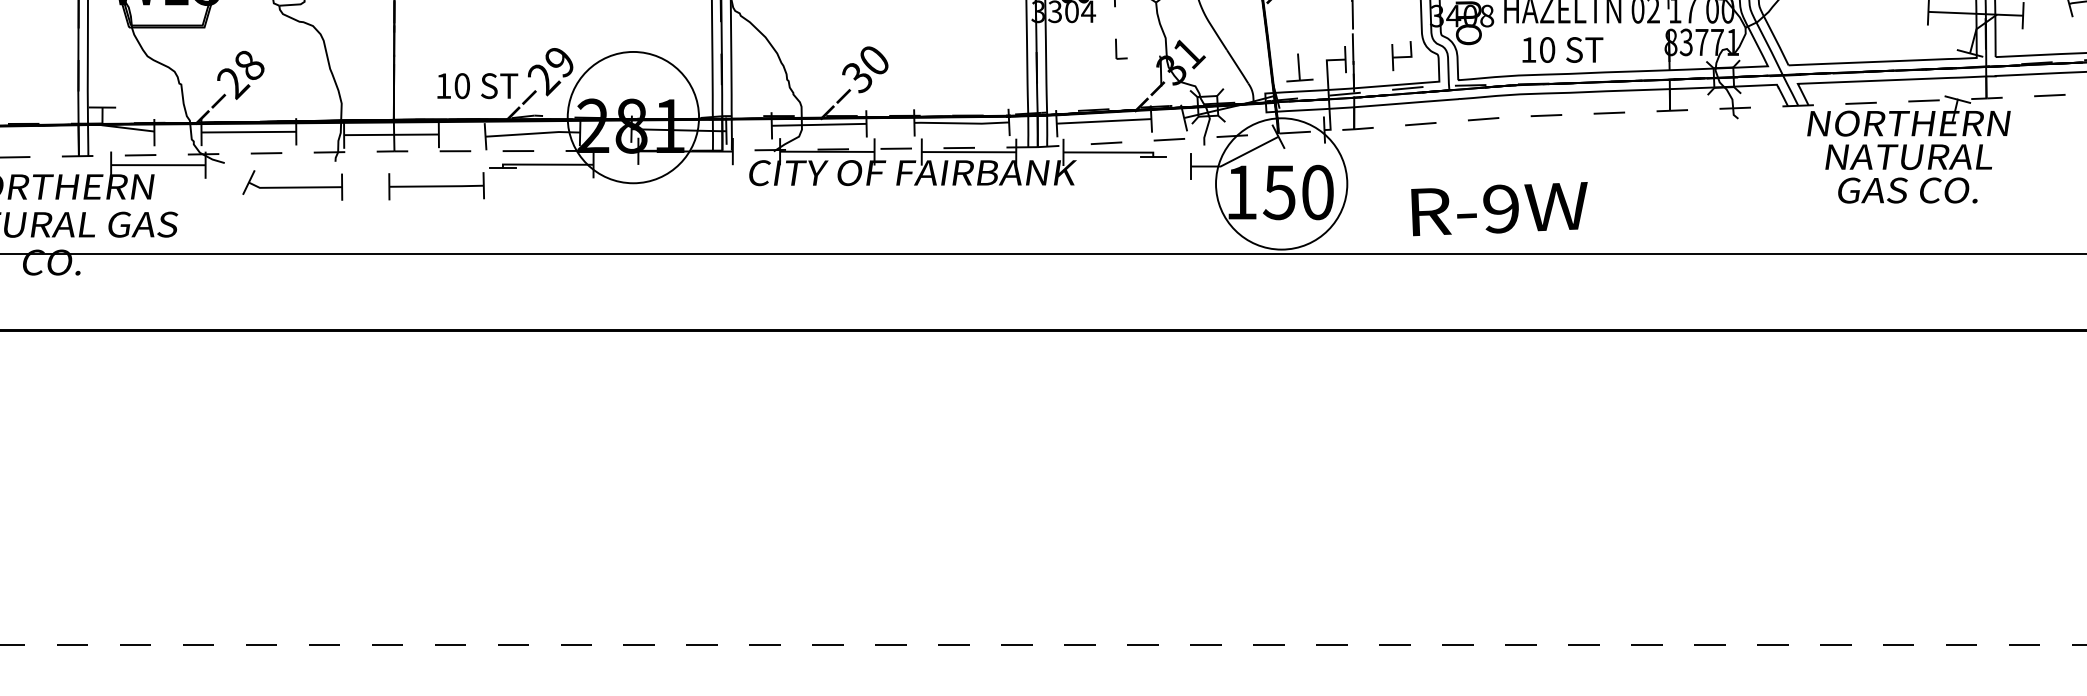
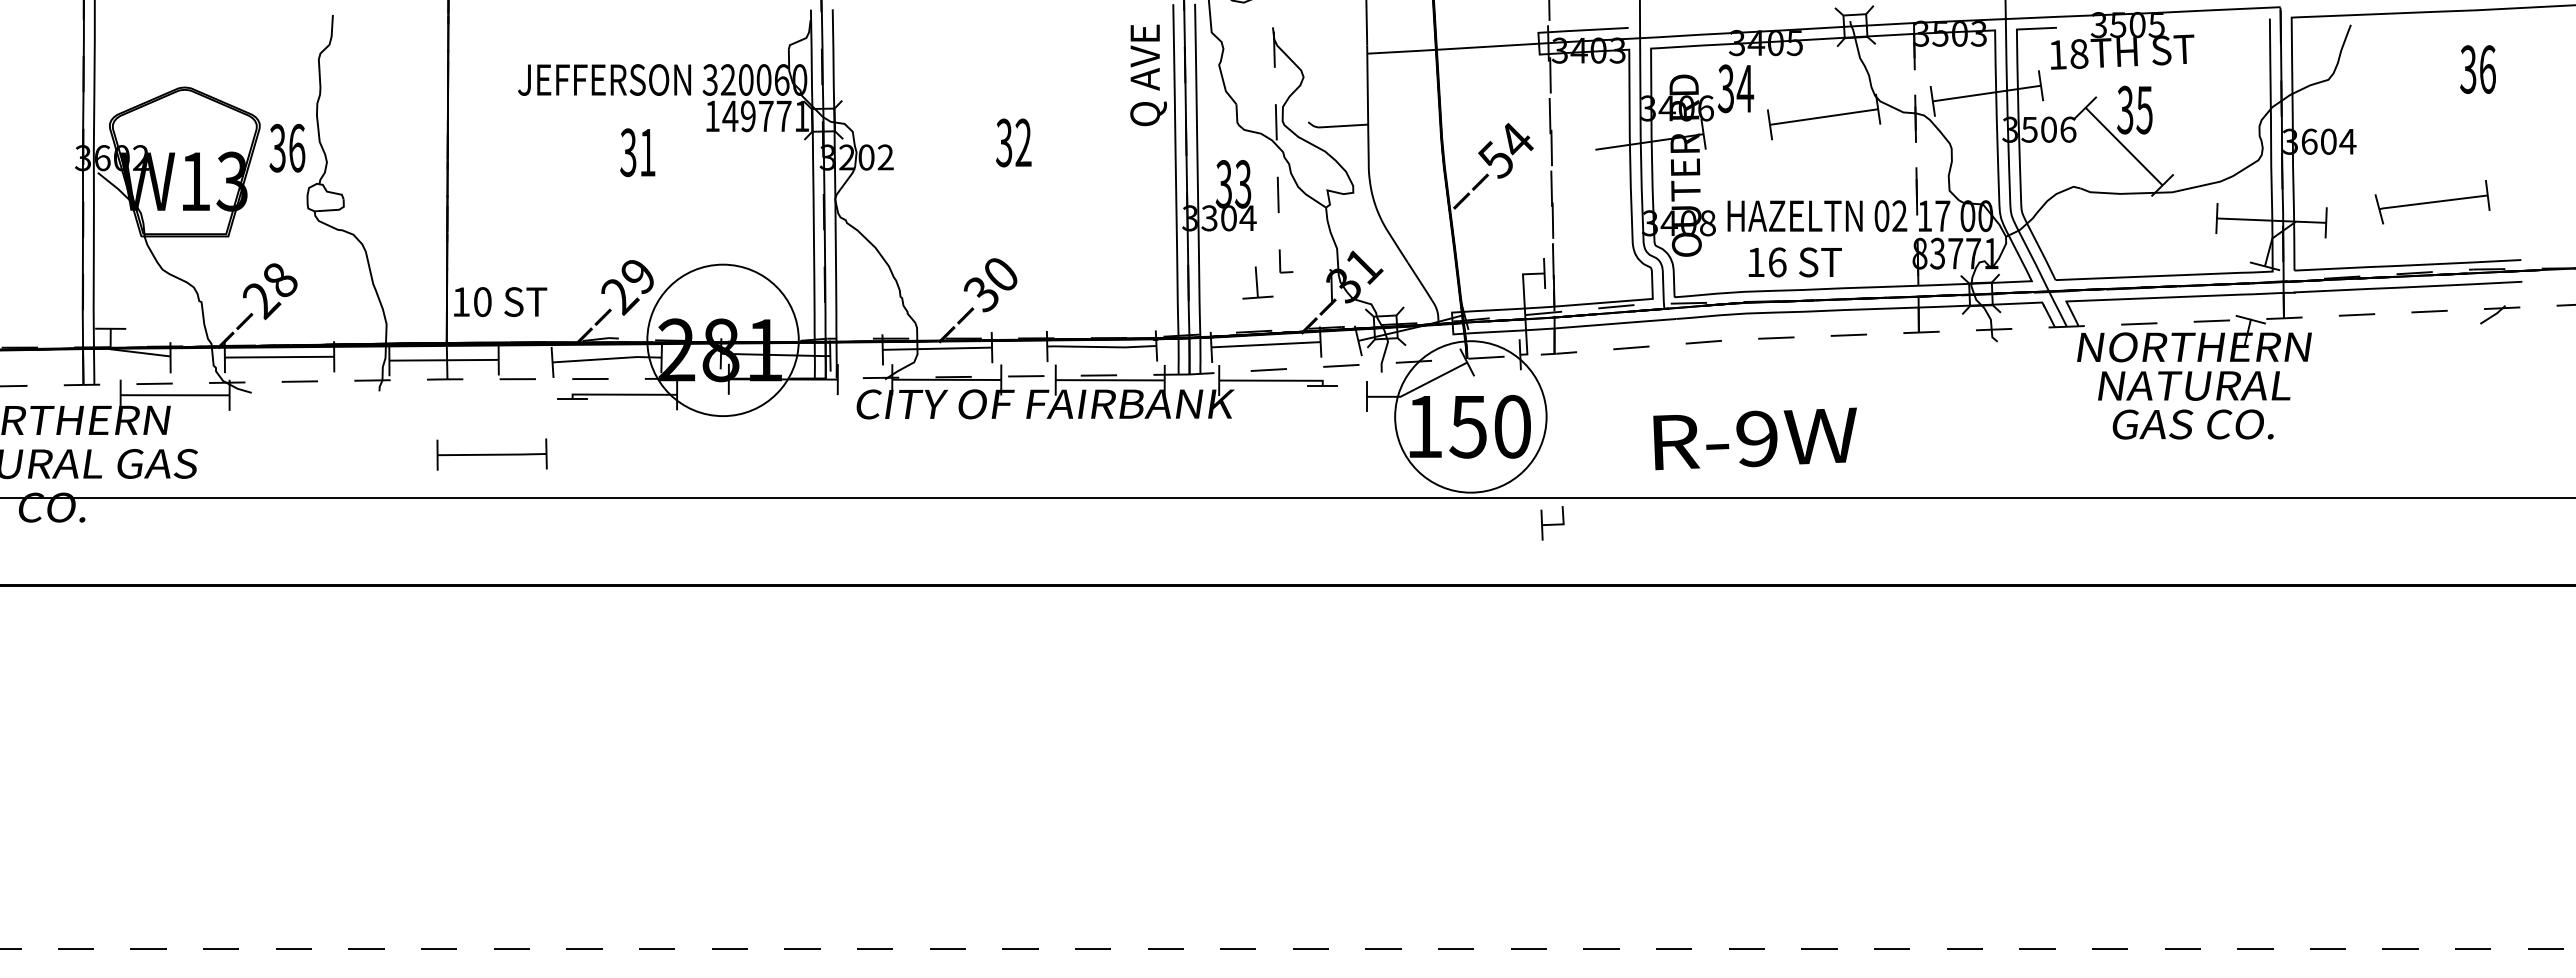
text: (1547, 50) -> (1777, 262), 10 -> 16
part: (1401, 56) -> (1552, 523), moved
part: (1299, 67) -> (1257, 282), moved
text: (477, 85) -> (500, 301), moved
part: (293, 185) -> (330, 418), removed
part: (436, 186) -> (491, 454), moved
text: (1498, 208) -> (1754, 438), moved

